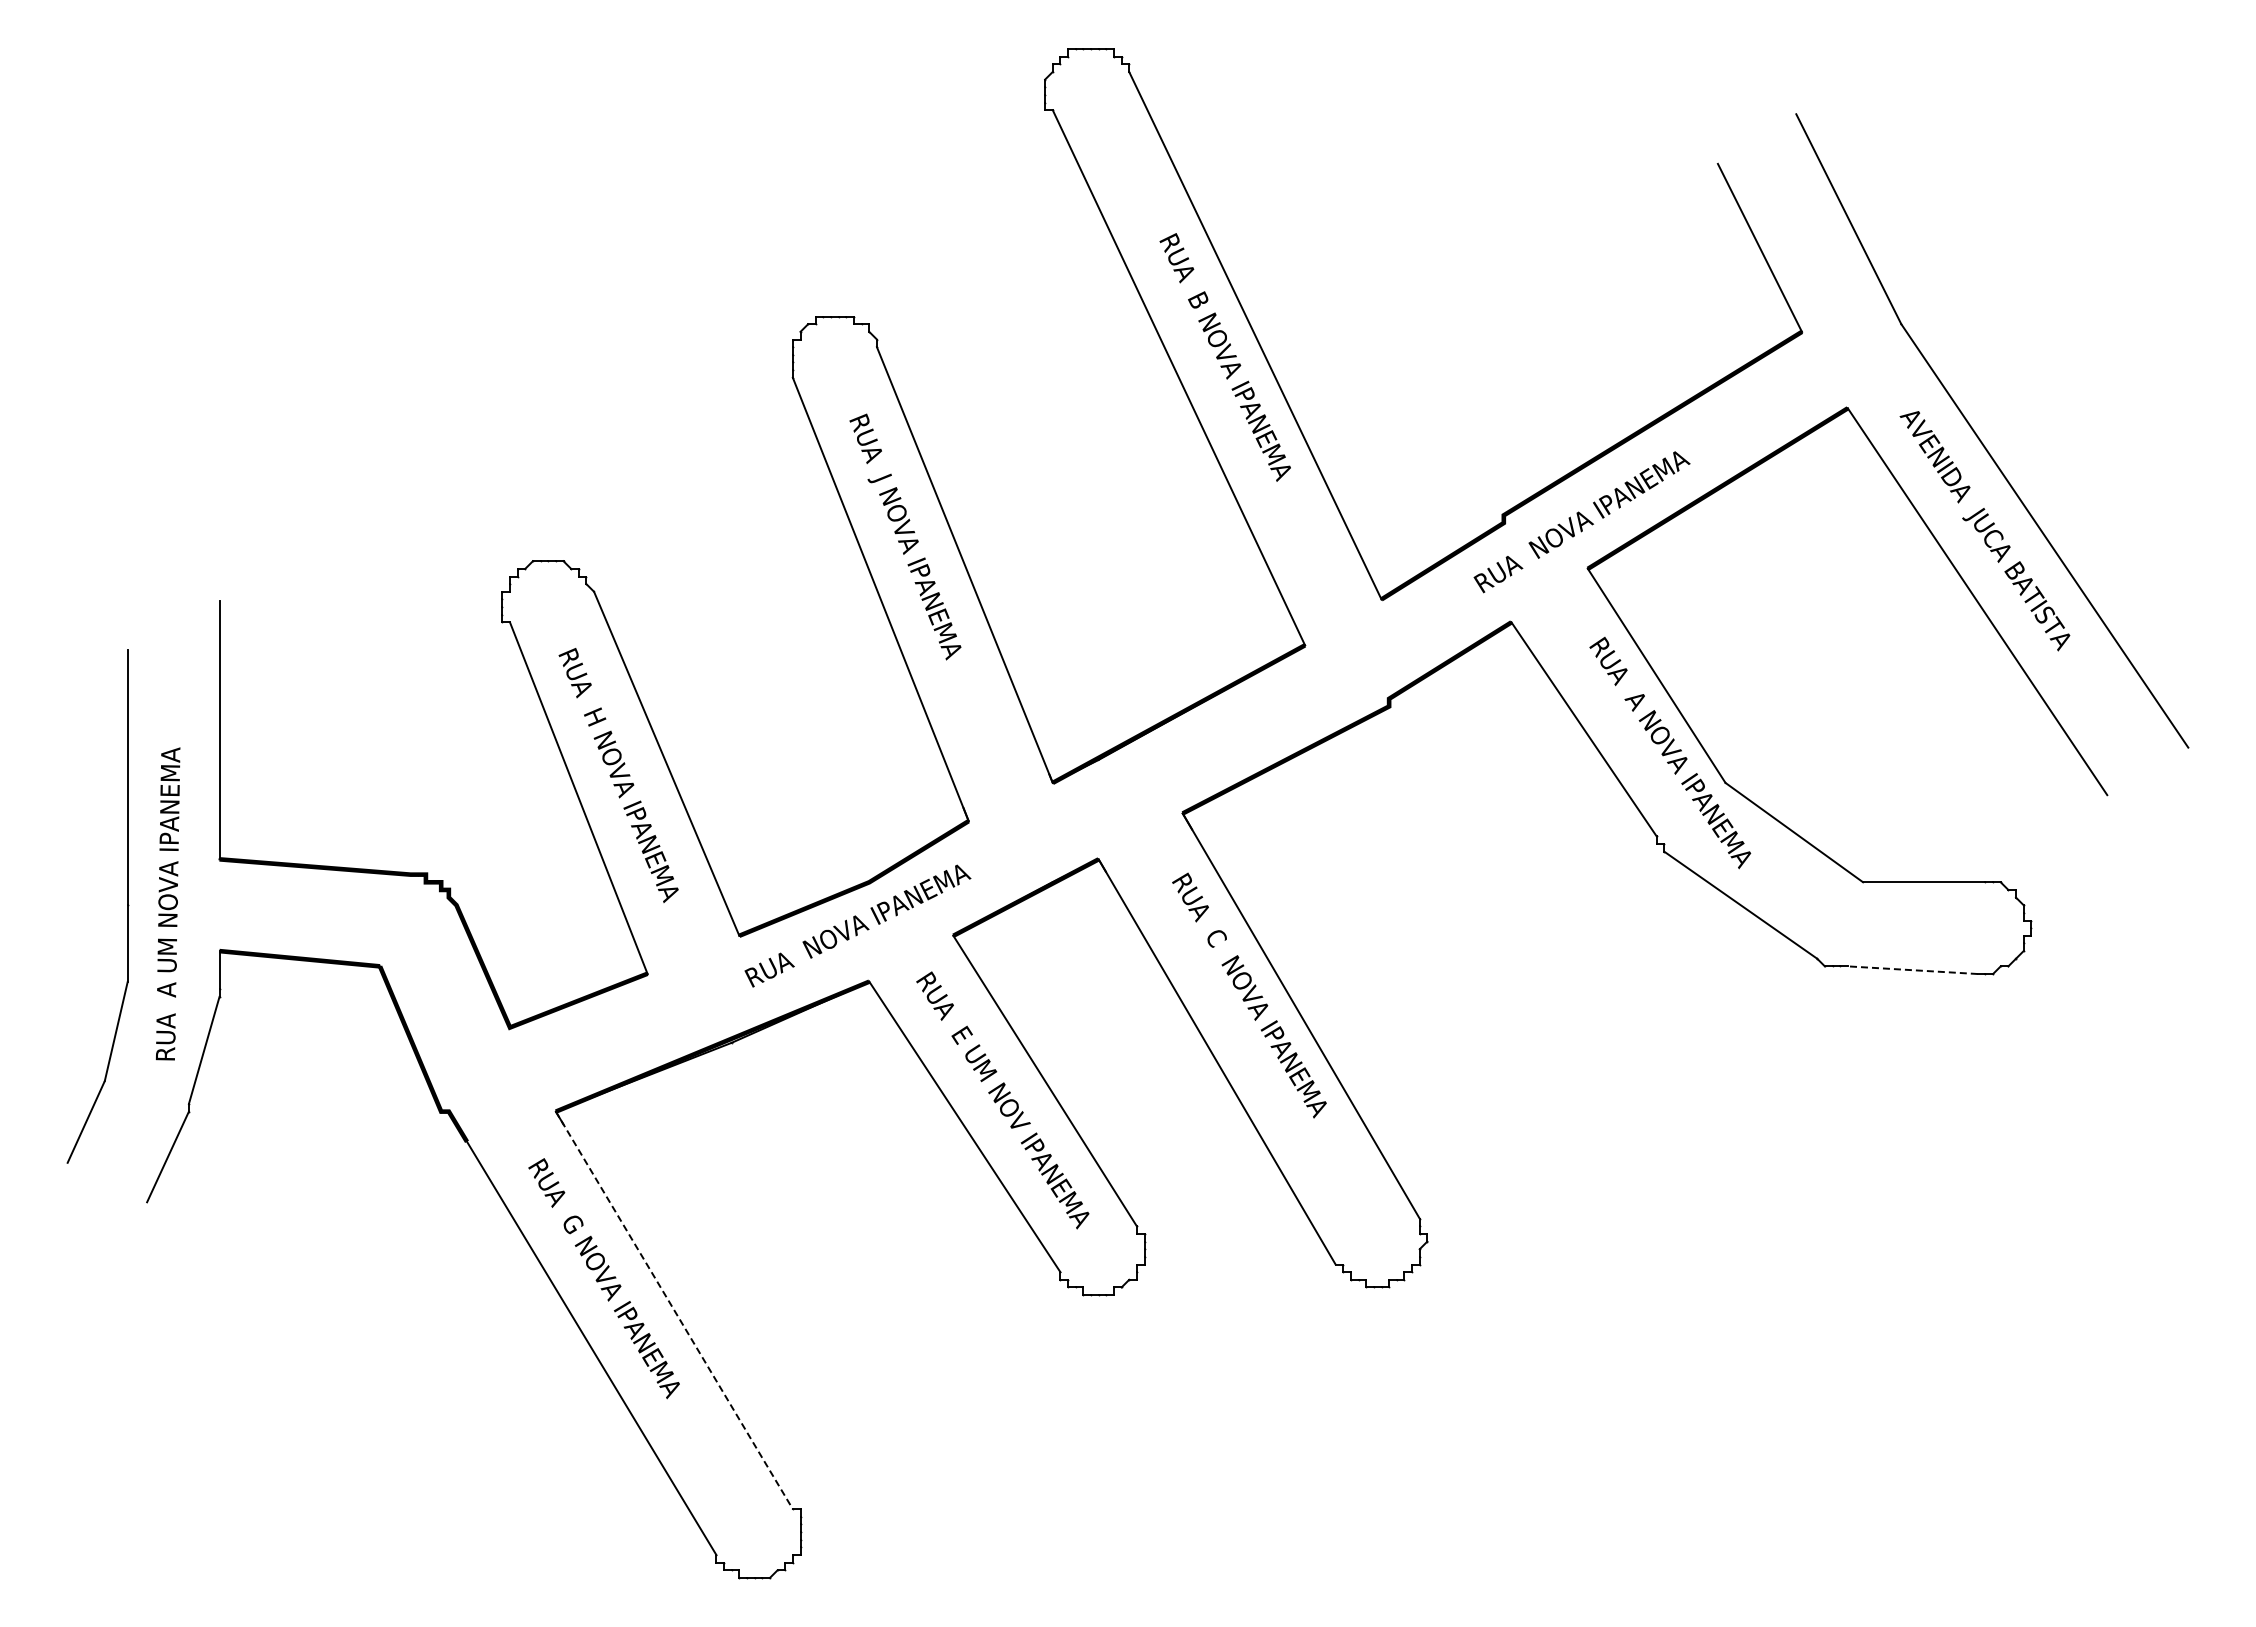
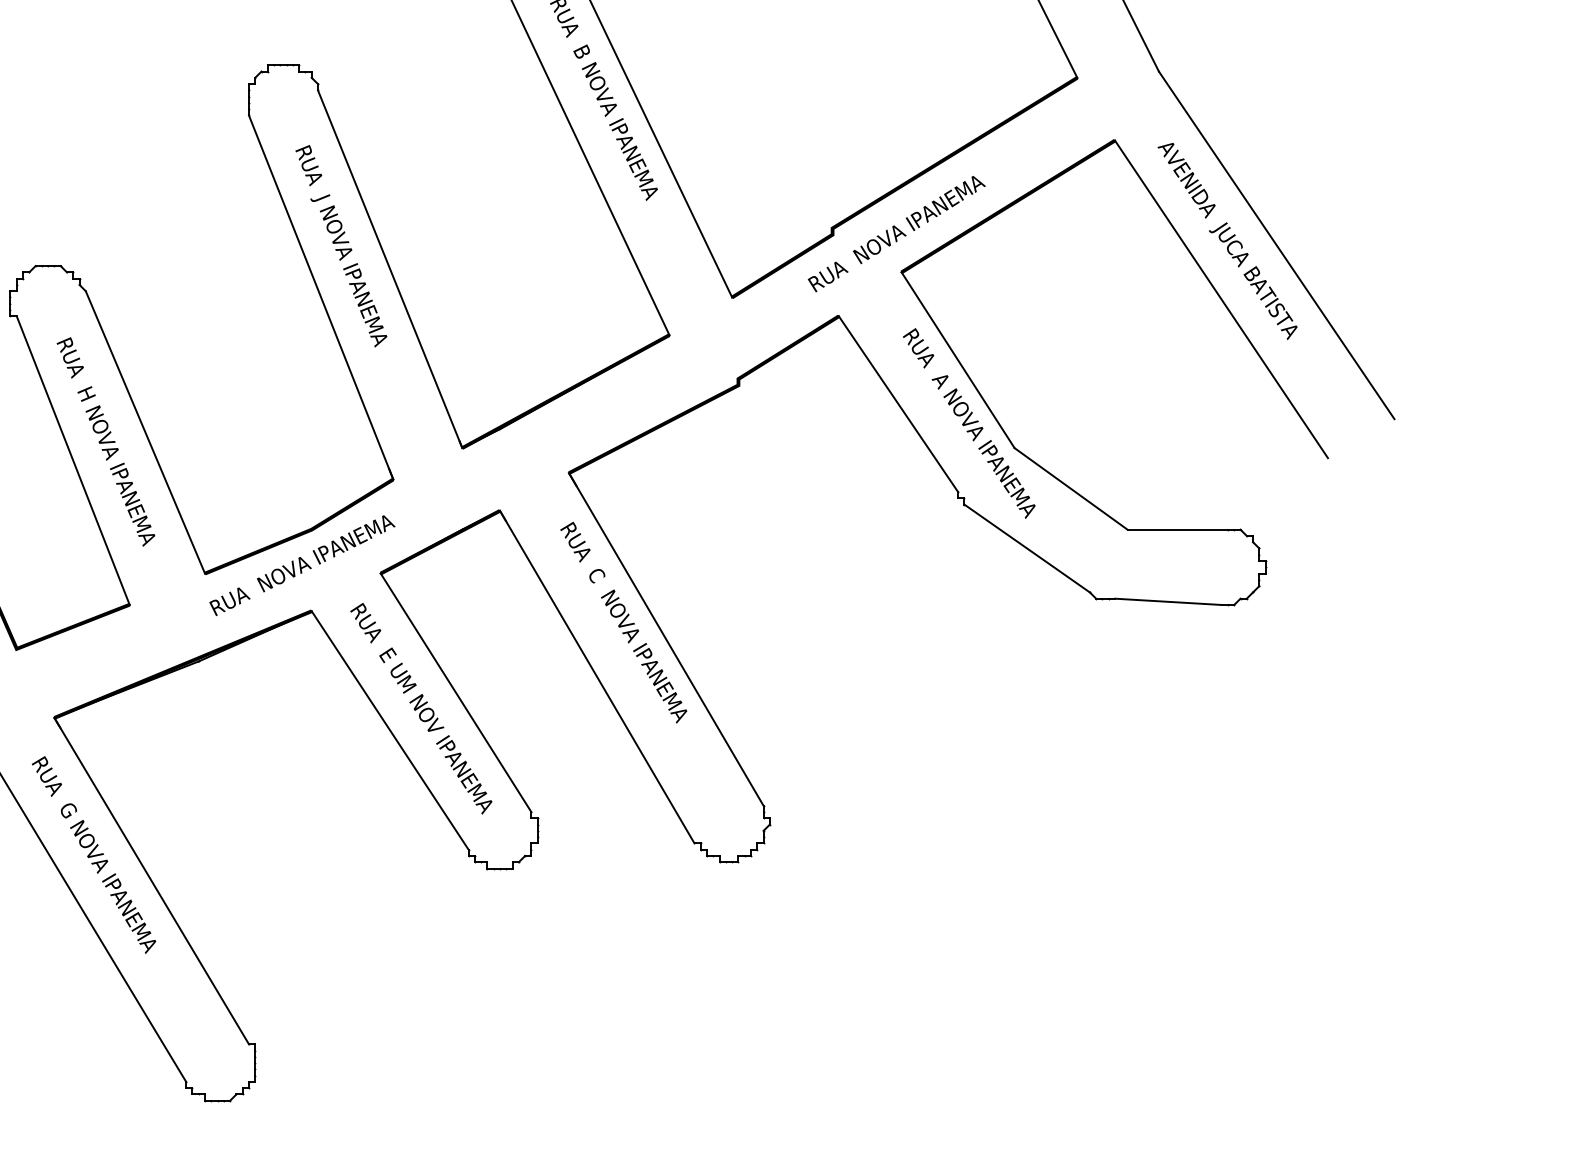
line: (1912, 970) -> (1168, 602), dashed -> solid
line: (674, 1310) -> (151, 881), dashed -> solid

